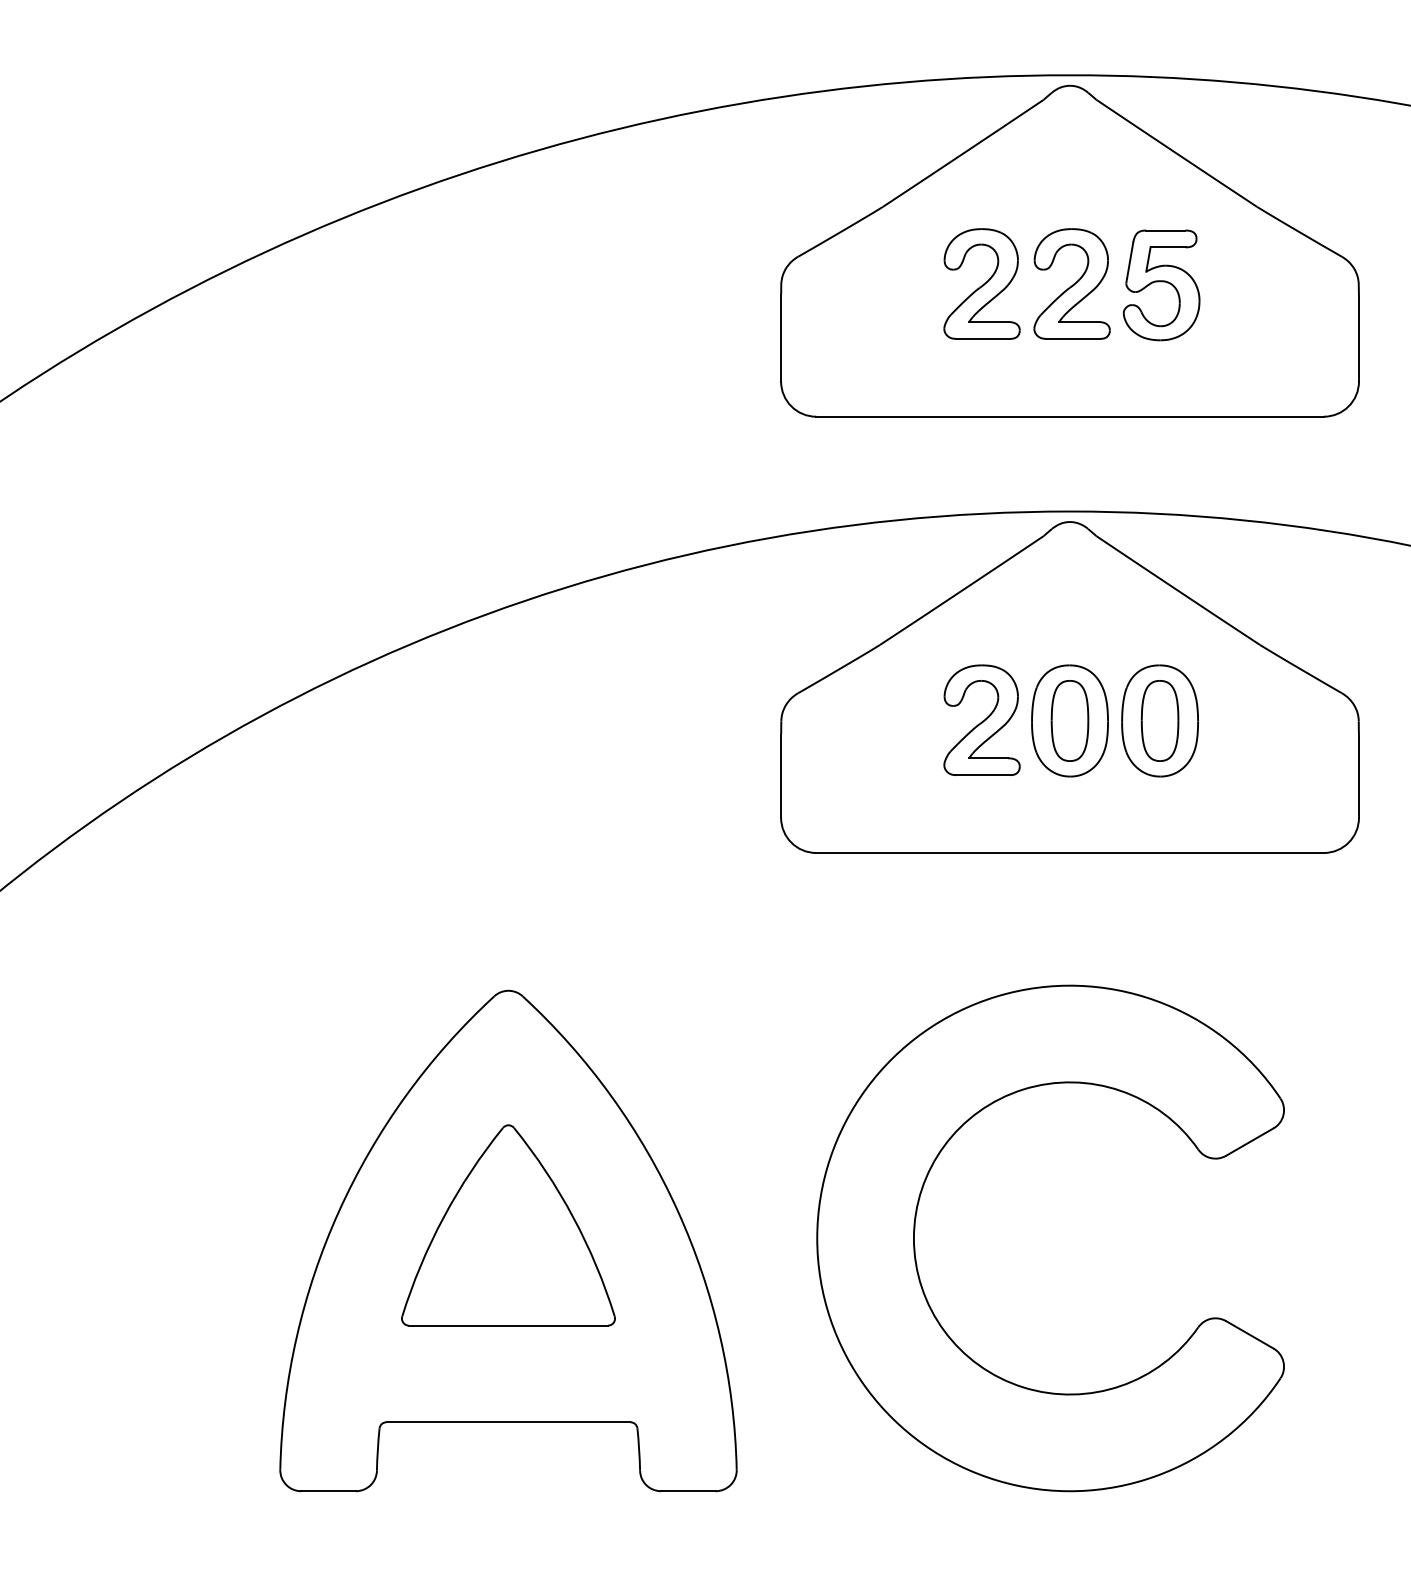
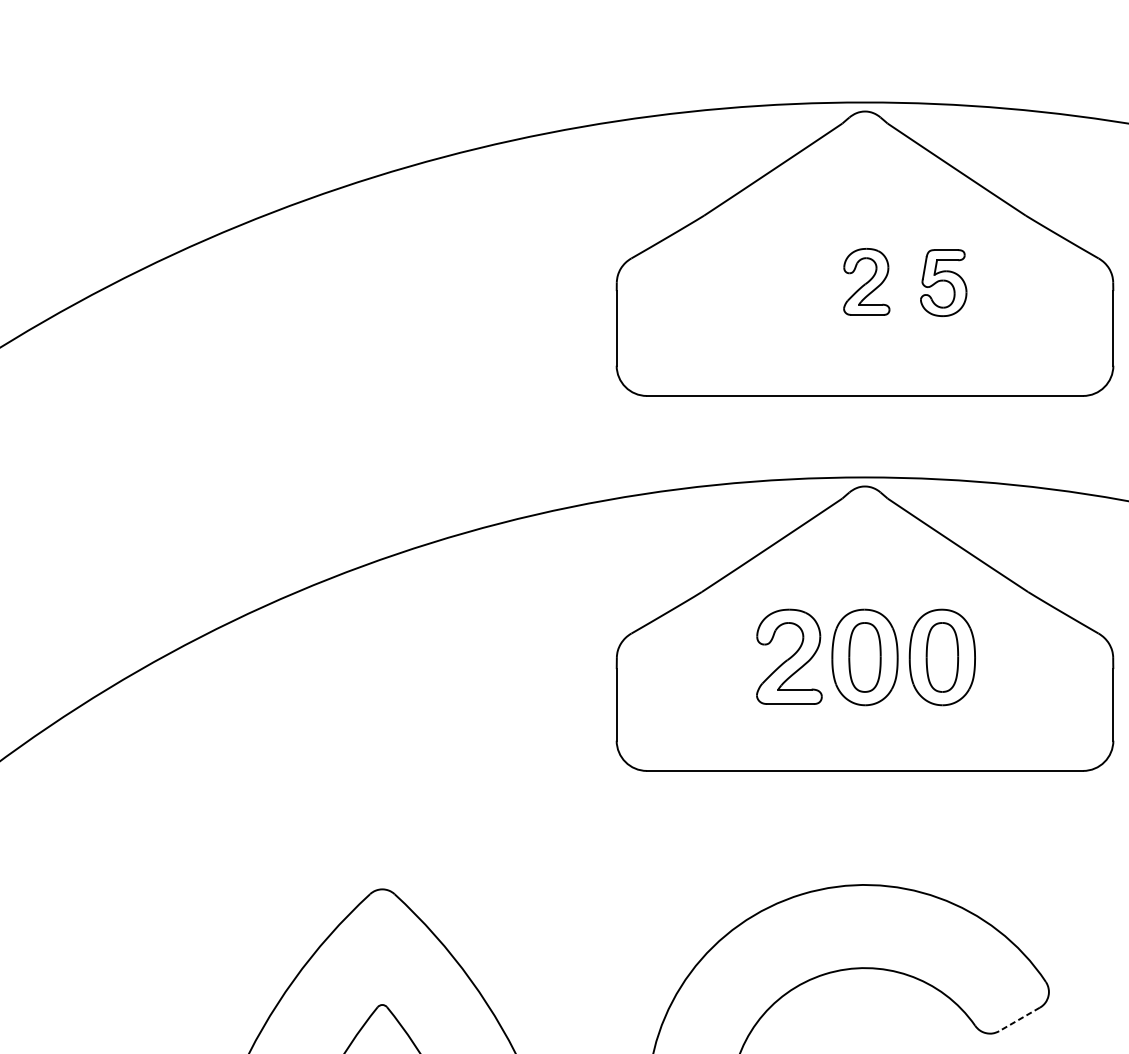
part: (981, 283) -> (788, 281), removed
part: (1071, 283) -> (866, 281), size x0.7
part: (1161, 285) -> (943, 283), size x0.7
line: (1249, 1142) -> (1019, 1019), solid -> dashed

